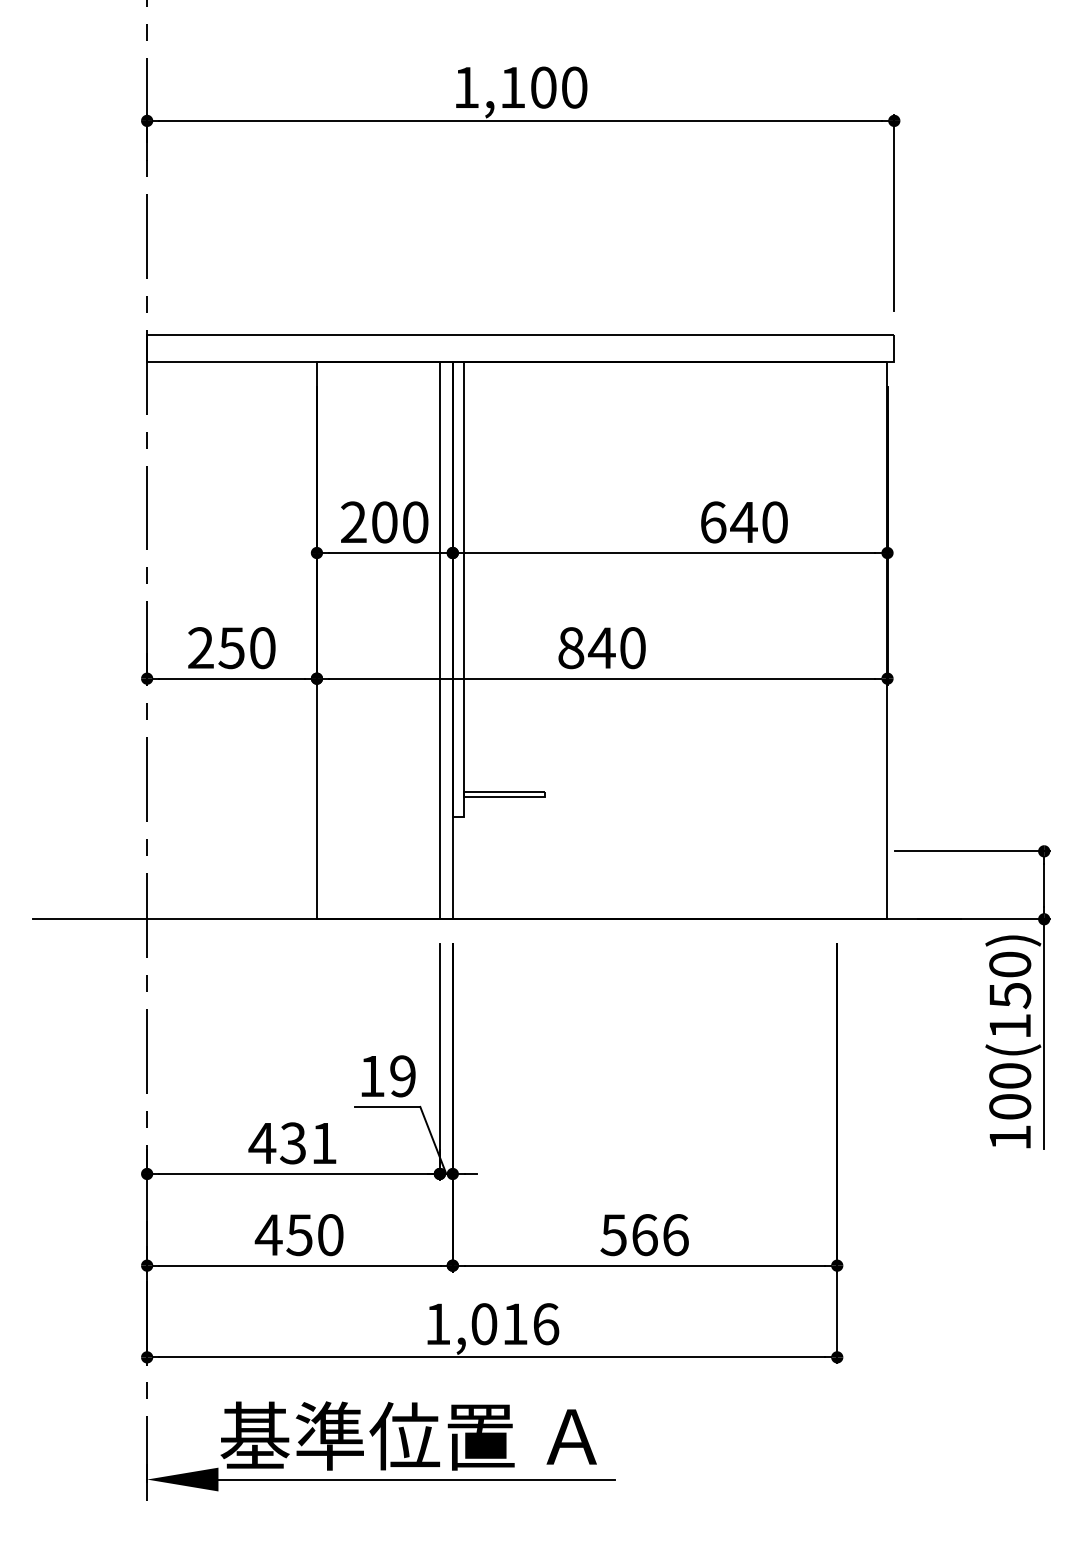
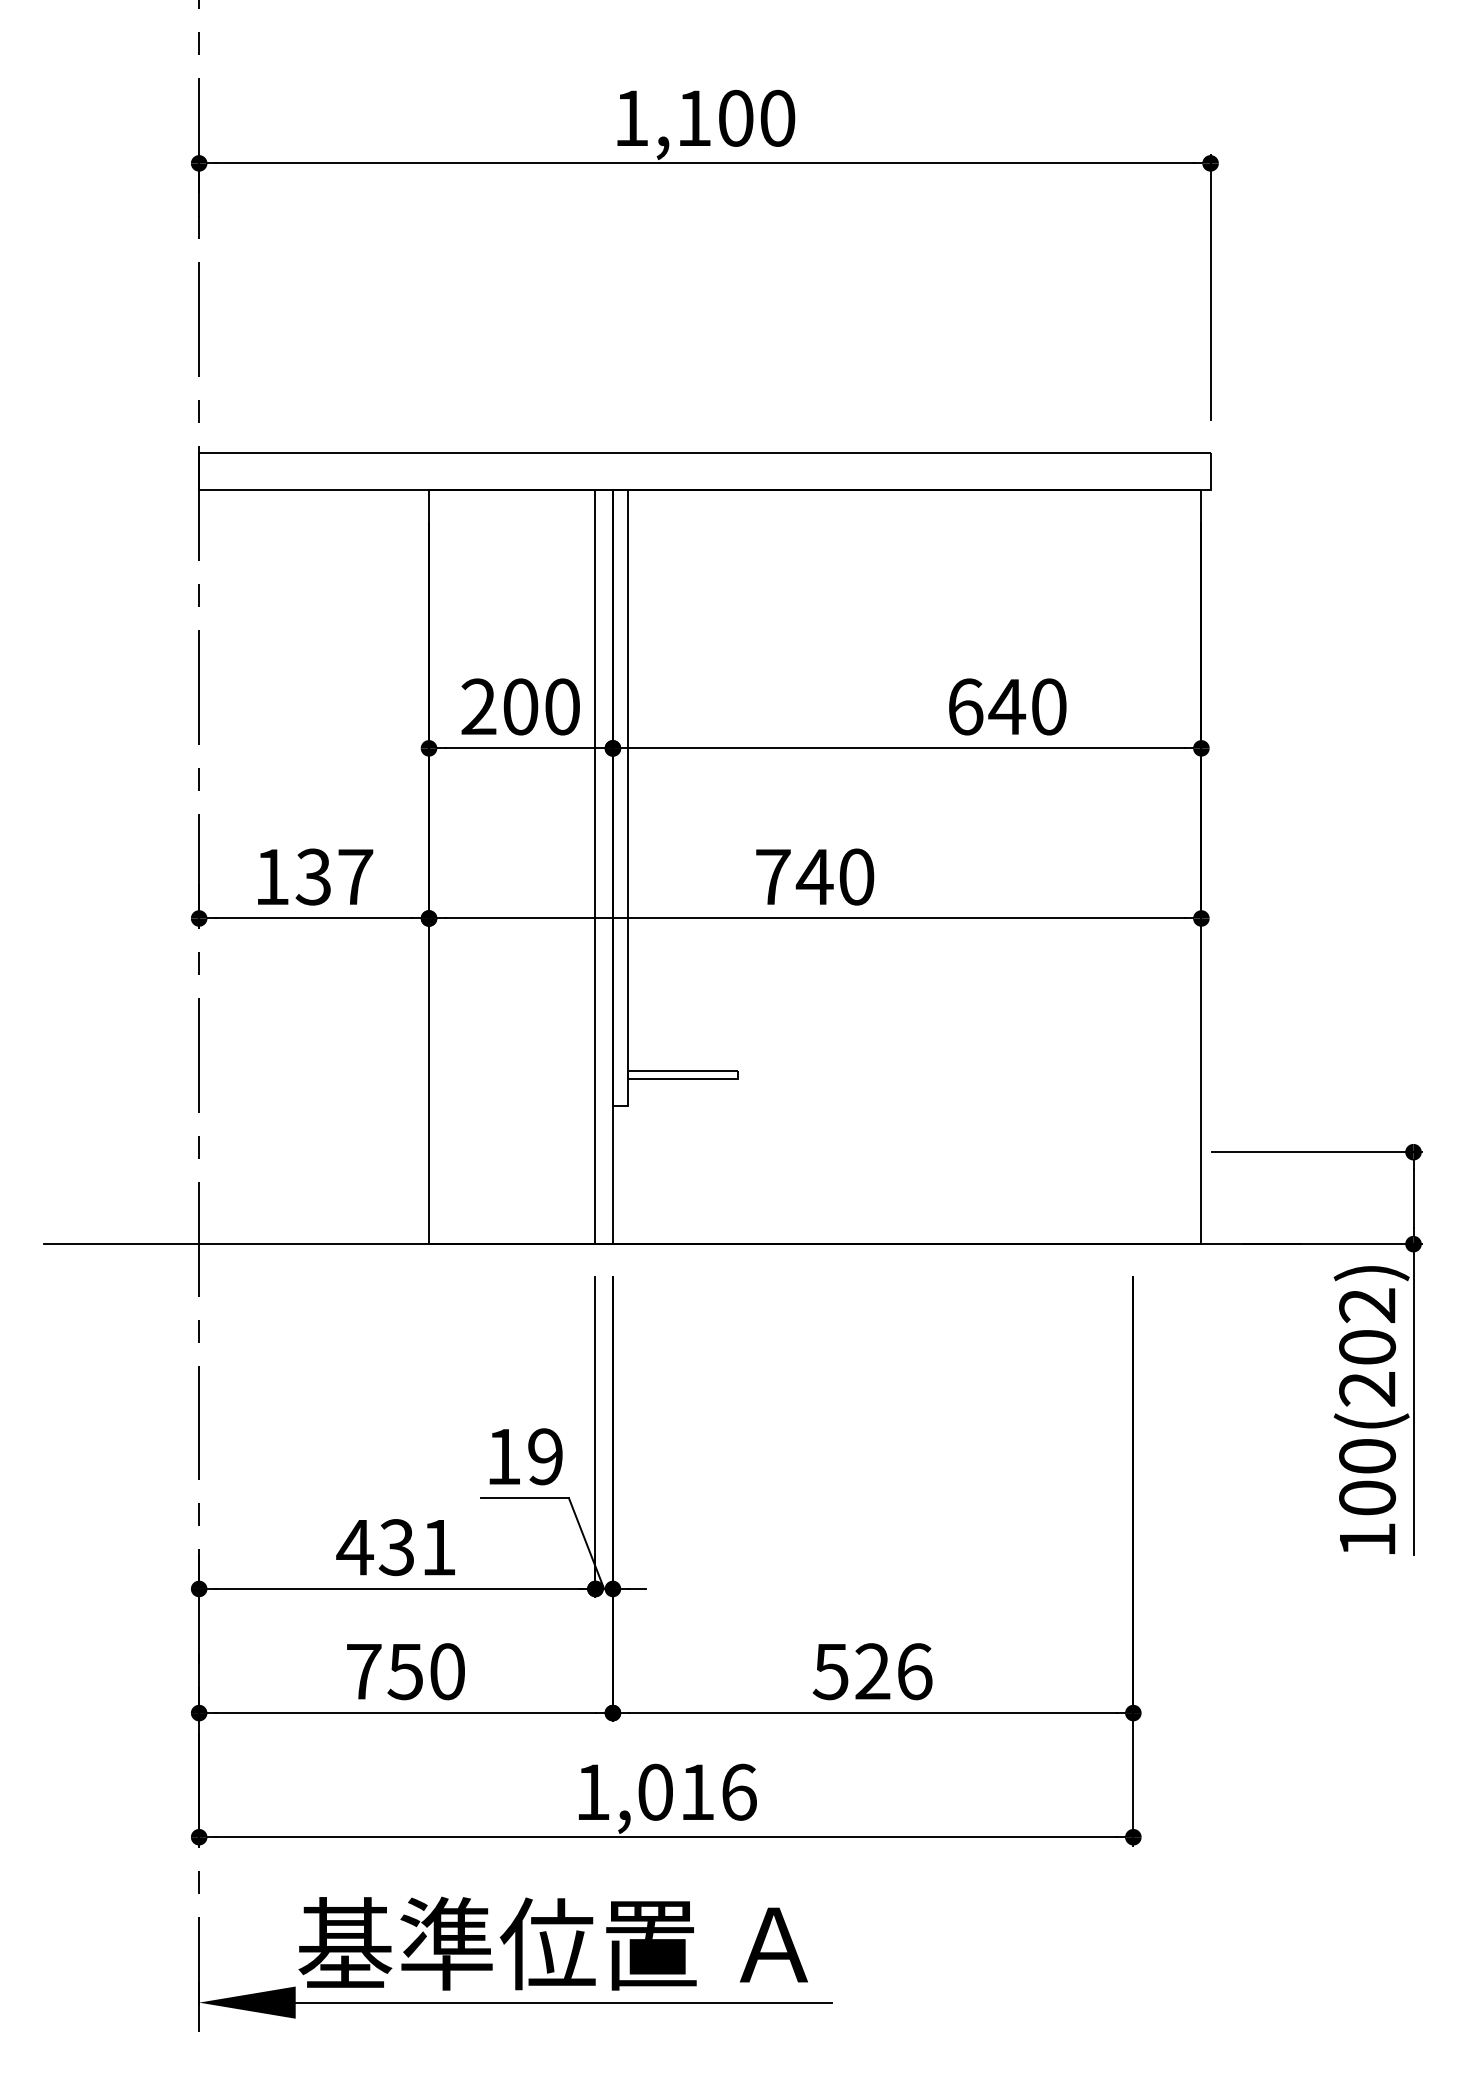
text: (231, 647) -> (313, 876), 250 -> 137
text: (571, 647) -> (773, 876), 840 -> 740
text: (1010, 995) -> (1367, 1347), 100(150) -> 100(202)
text: (268, 1234) -> (363, 1671), 450 -> 750
text: (644, 1234) -> (872, 1671), 566 -> 526

